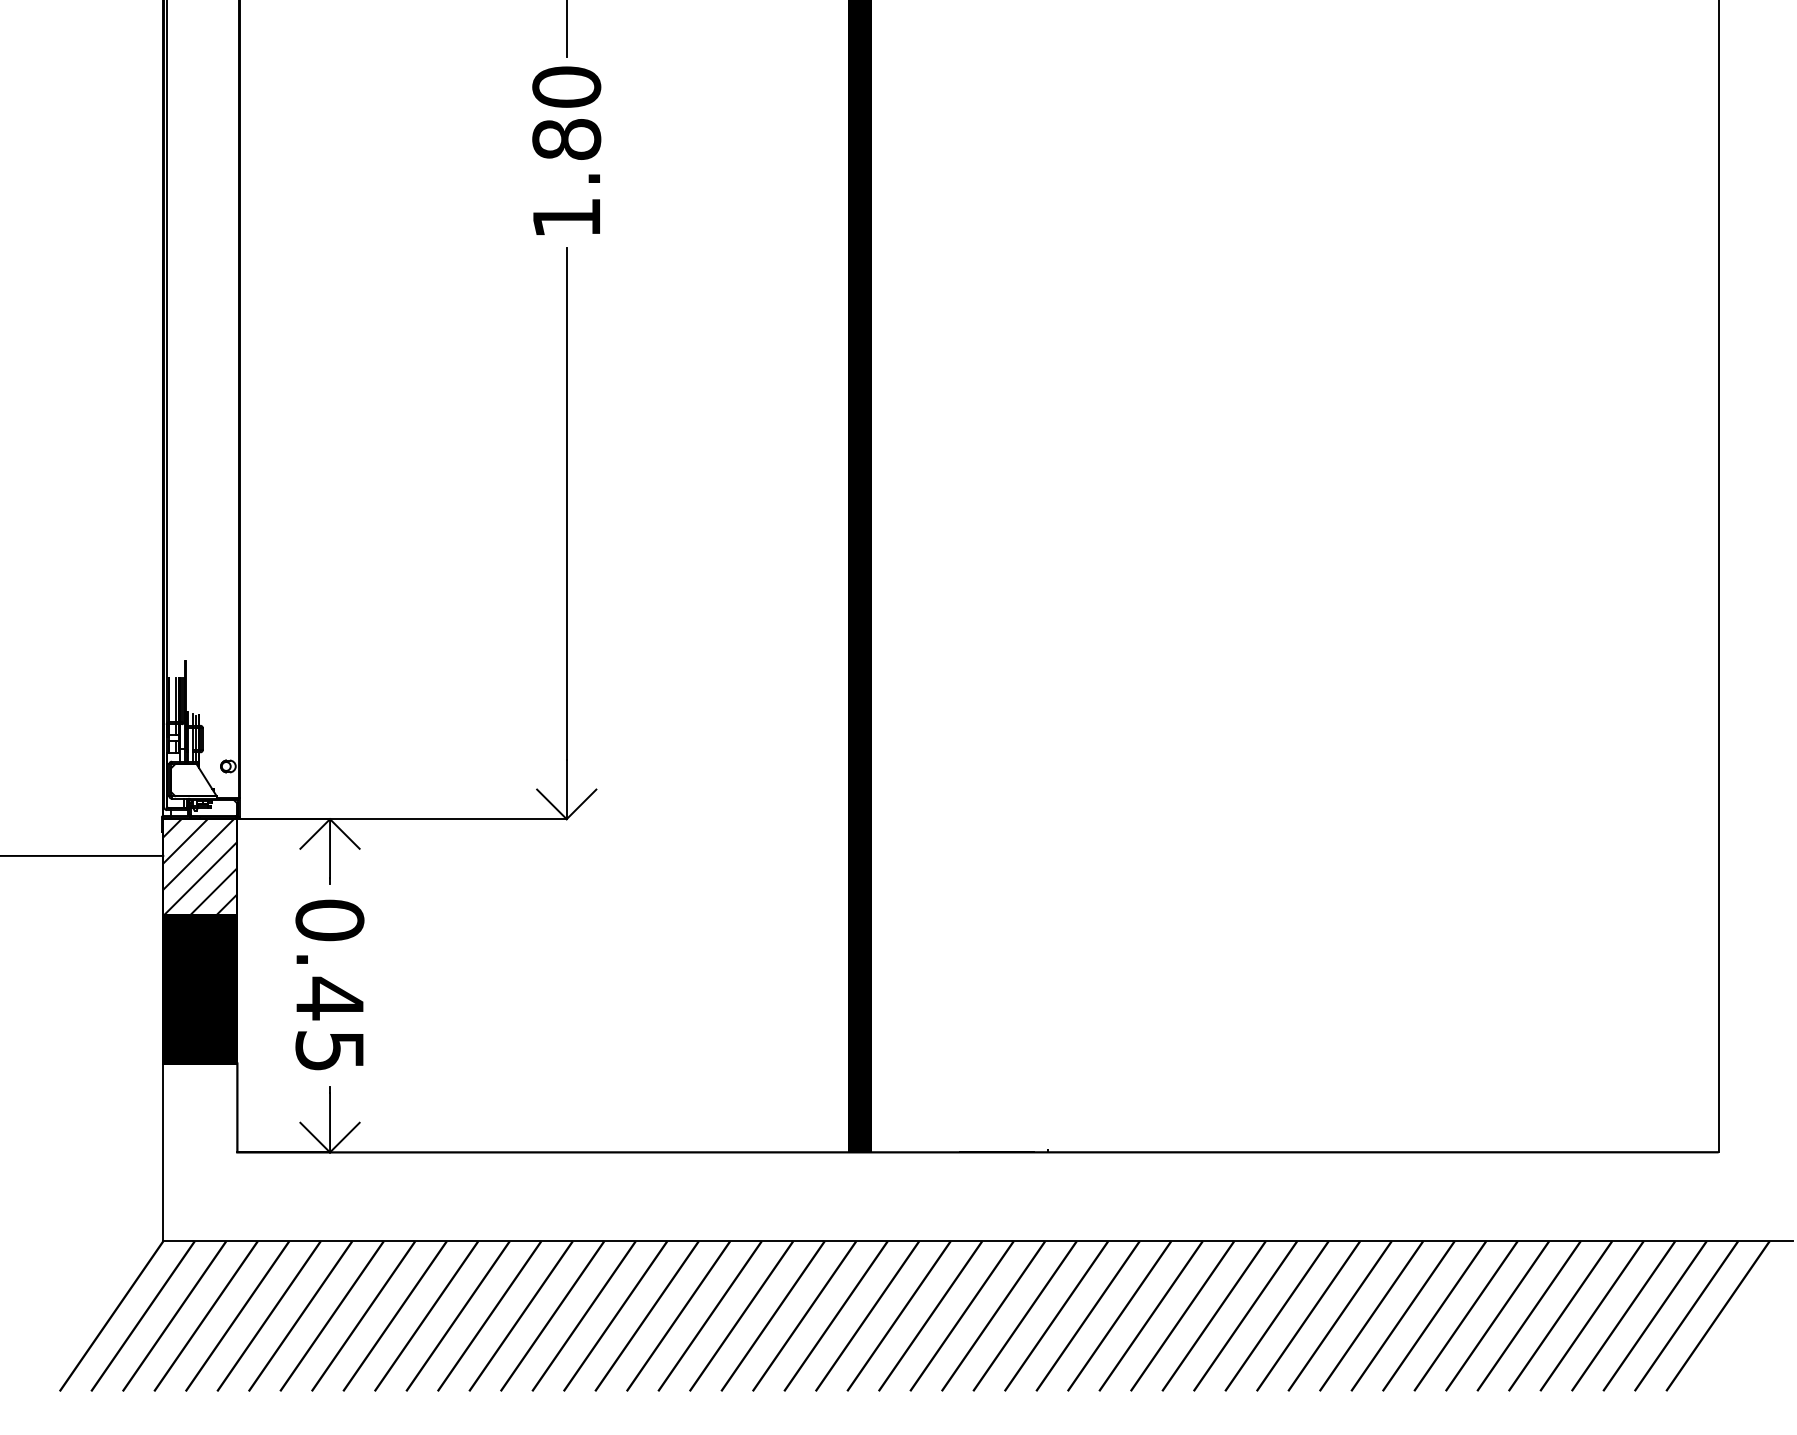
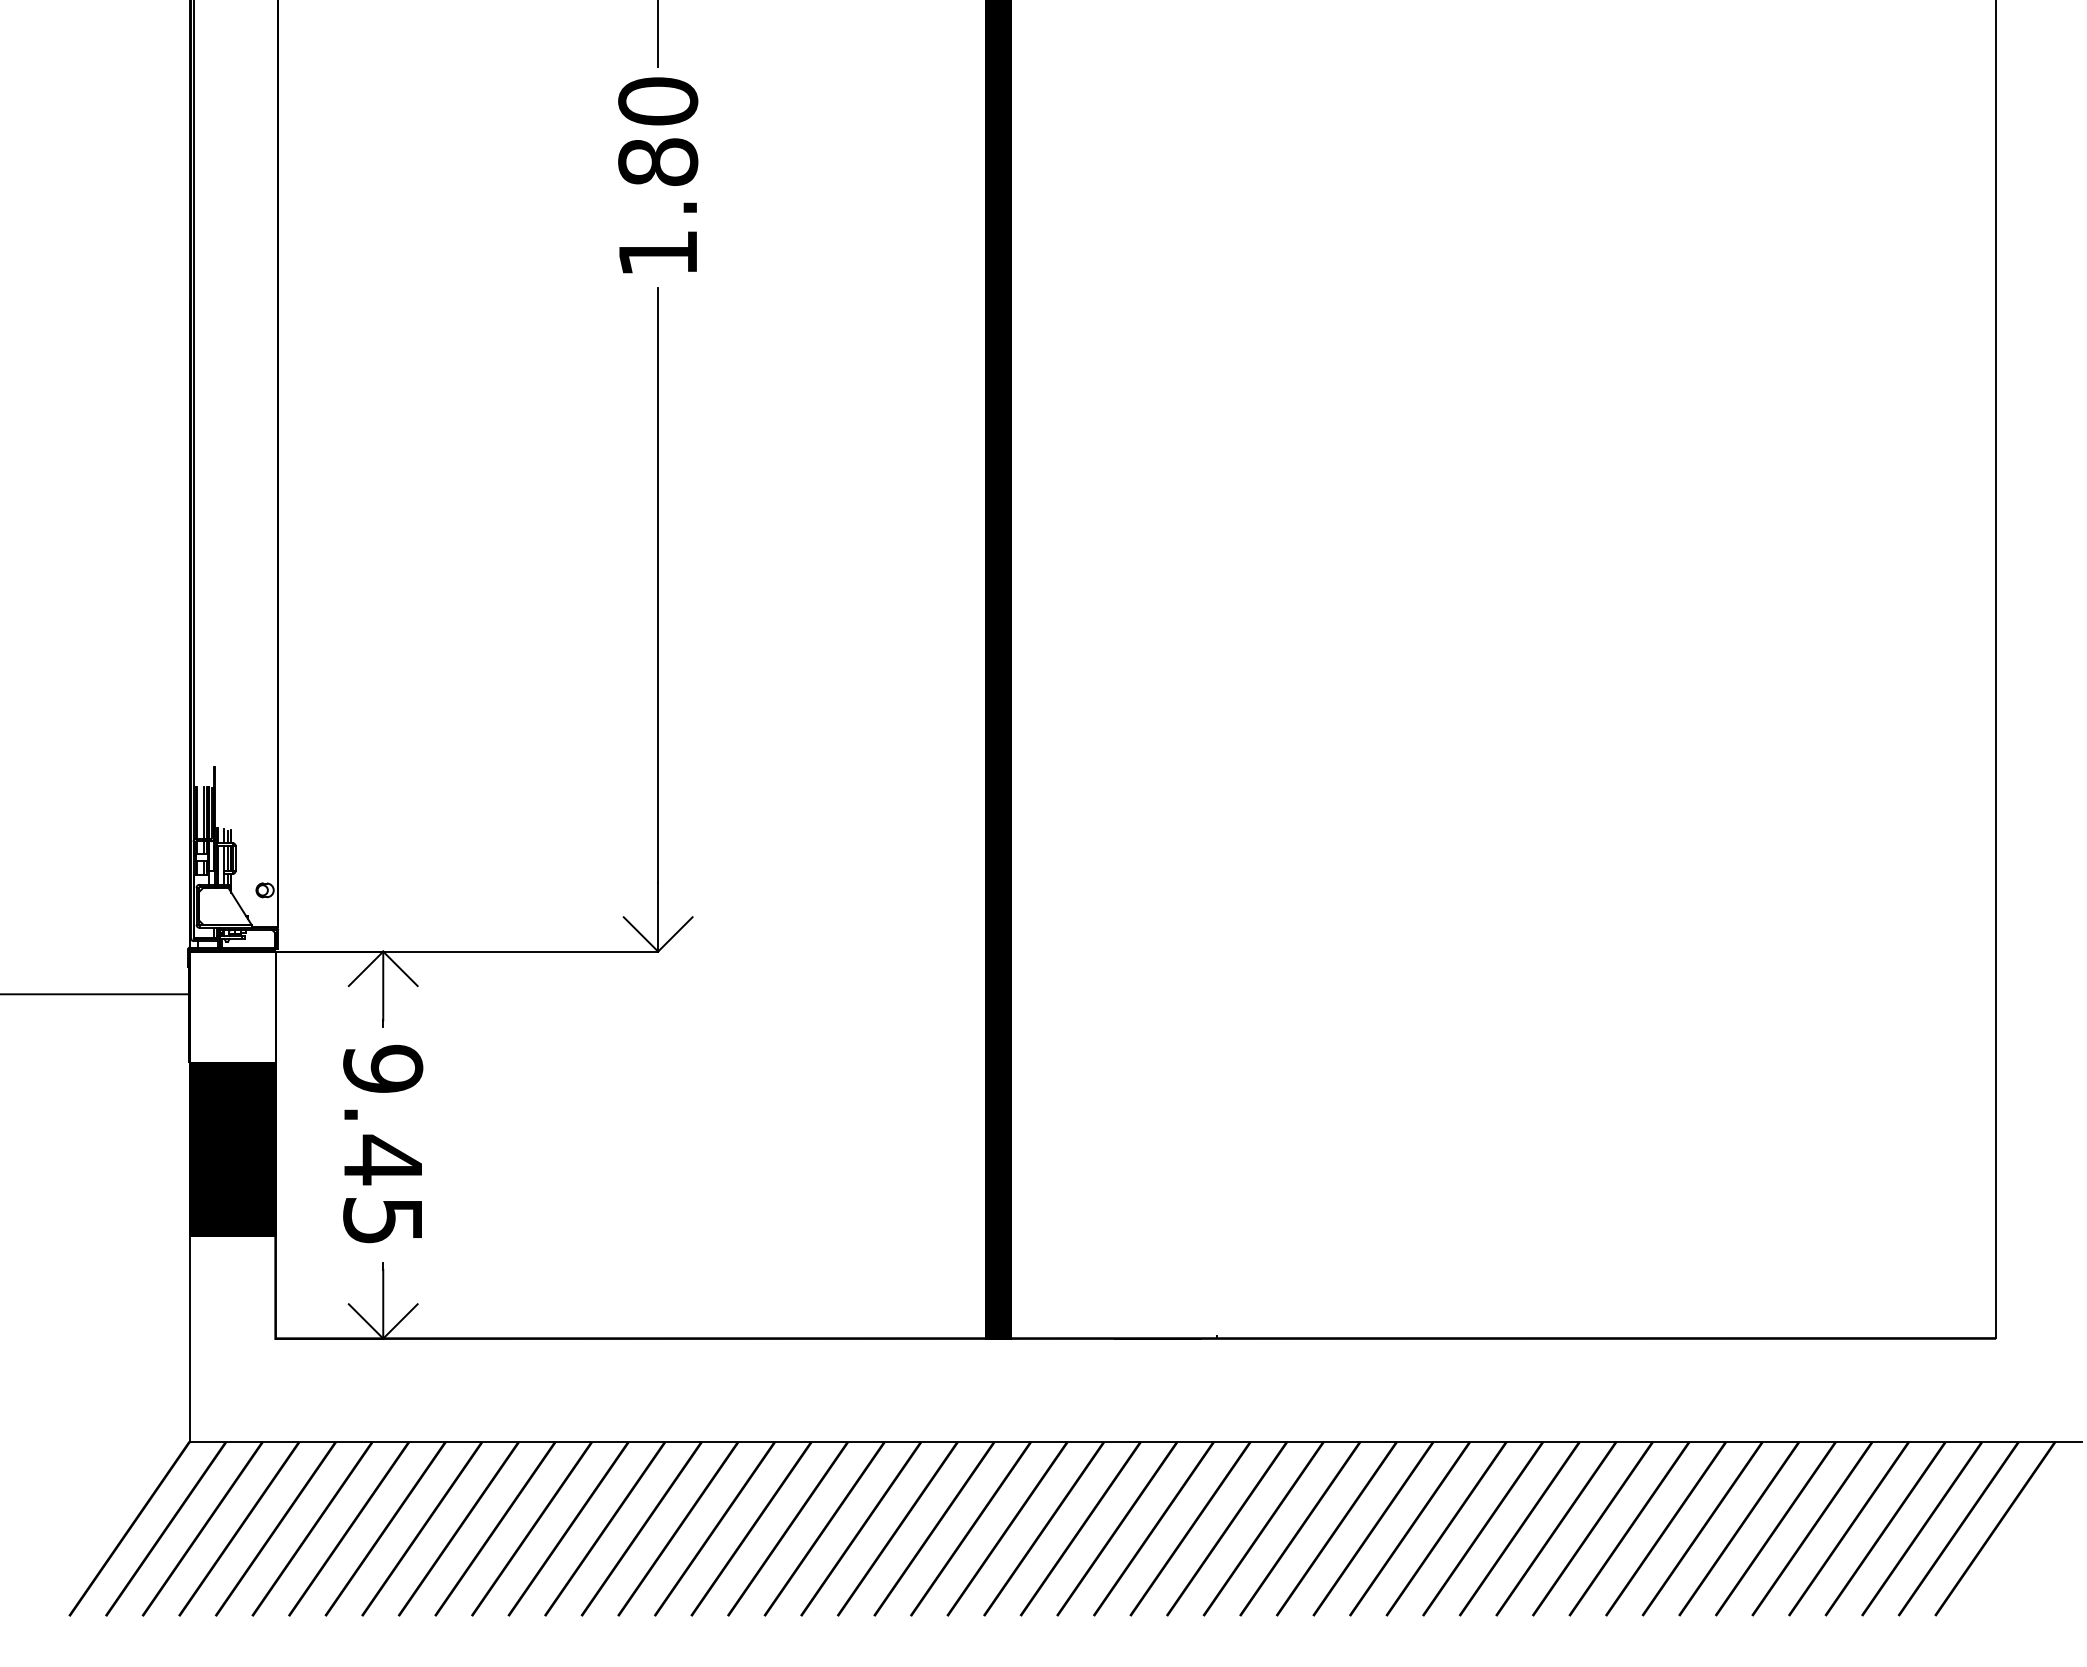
hatch: (200, 867) -> (232, 1007), removed
text: (330, 919) -> (383, 1068), 0.45 -> 9.45

